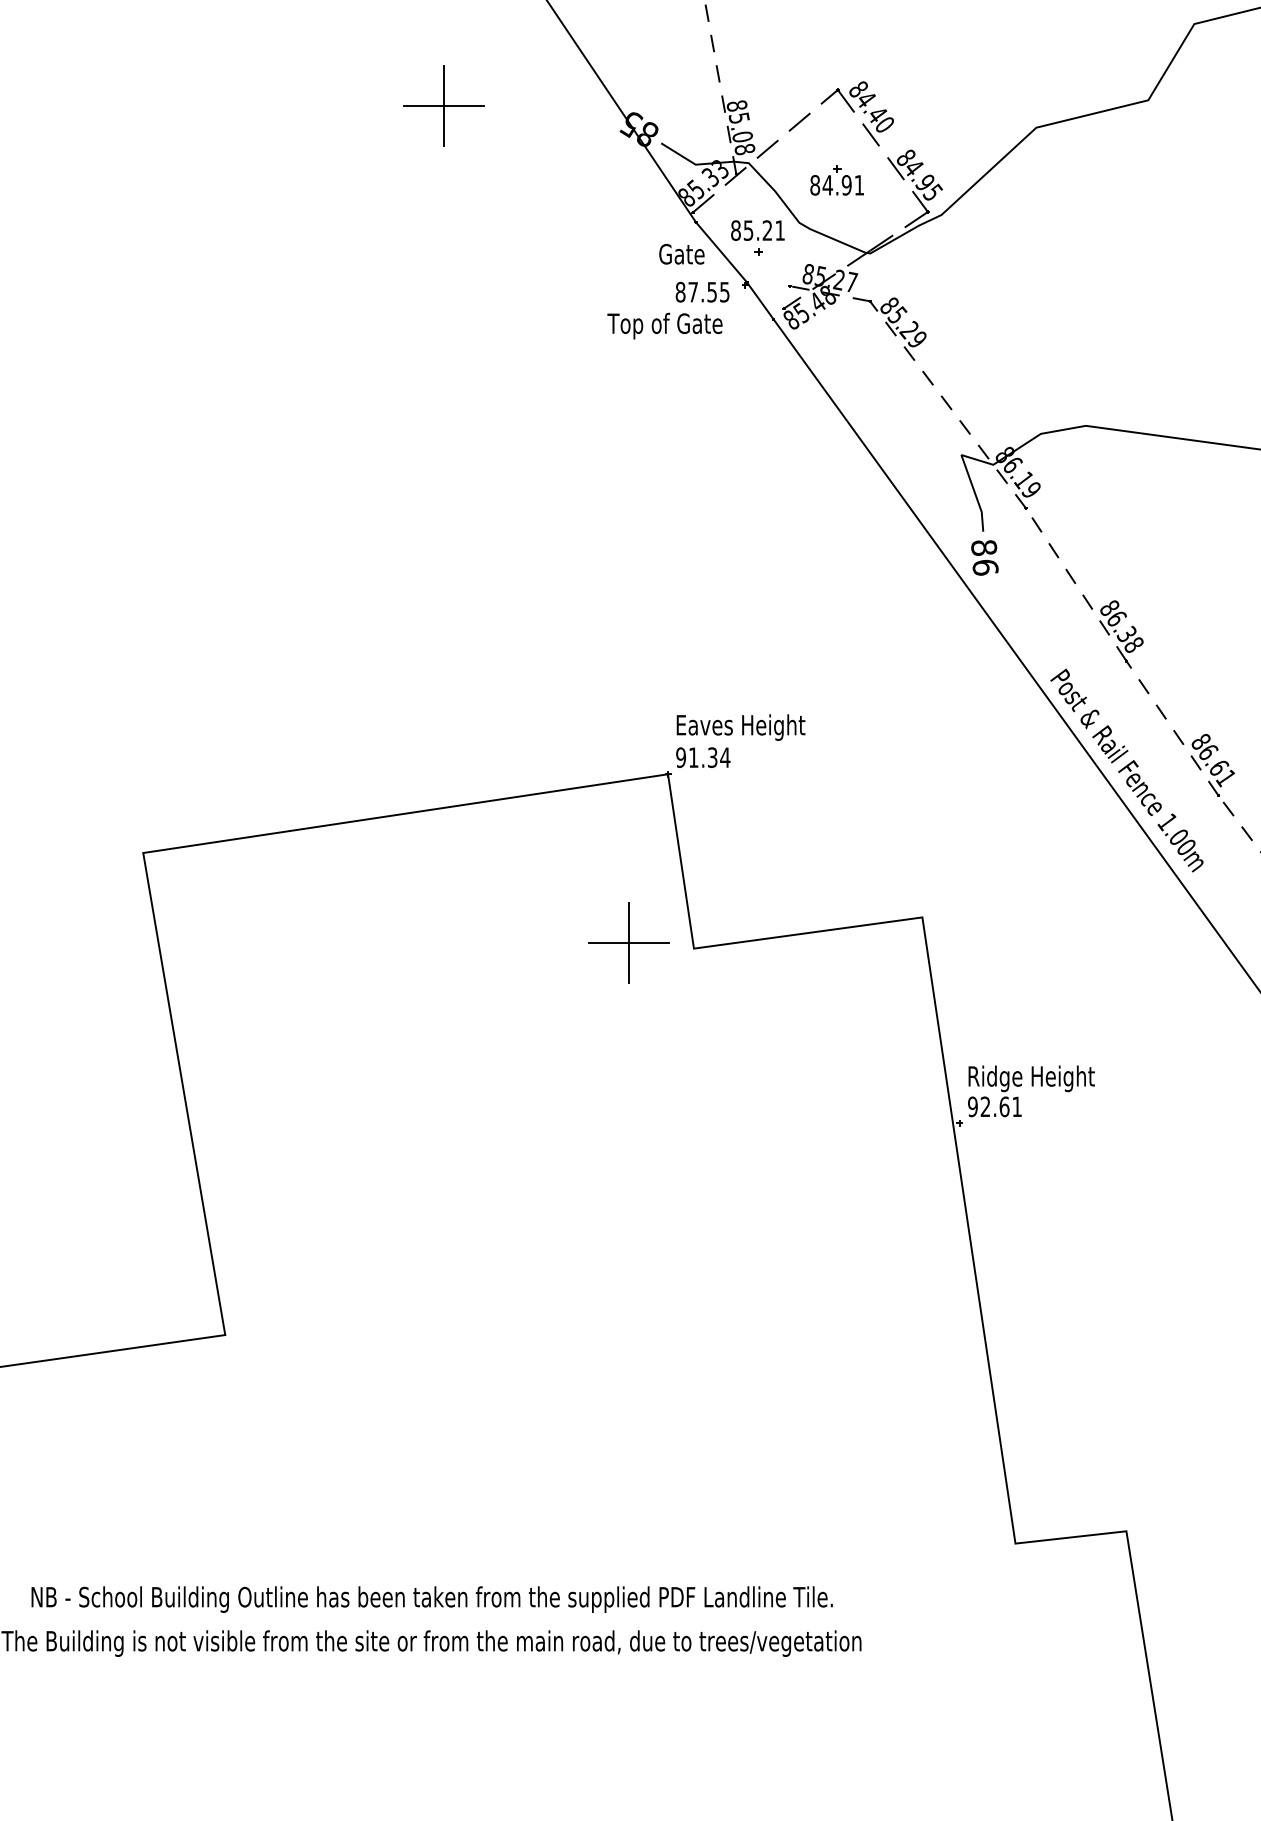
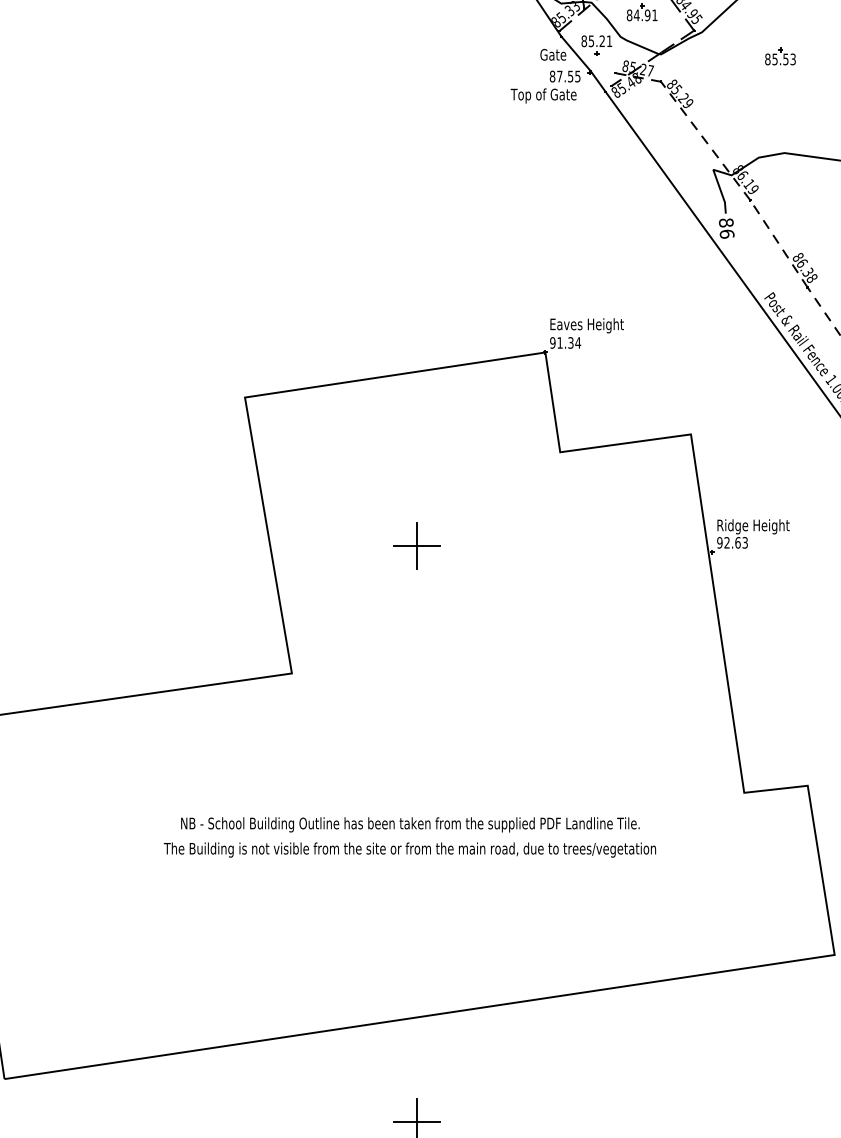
part: (1078, 257) -> (780, 56), added
part: (628, 942) -> (416, 545), moved
text: (1015, 1106) -> (744, 542), 92.61 -> 92.63

